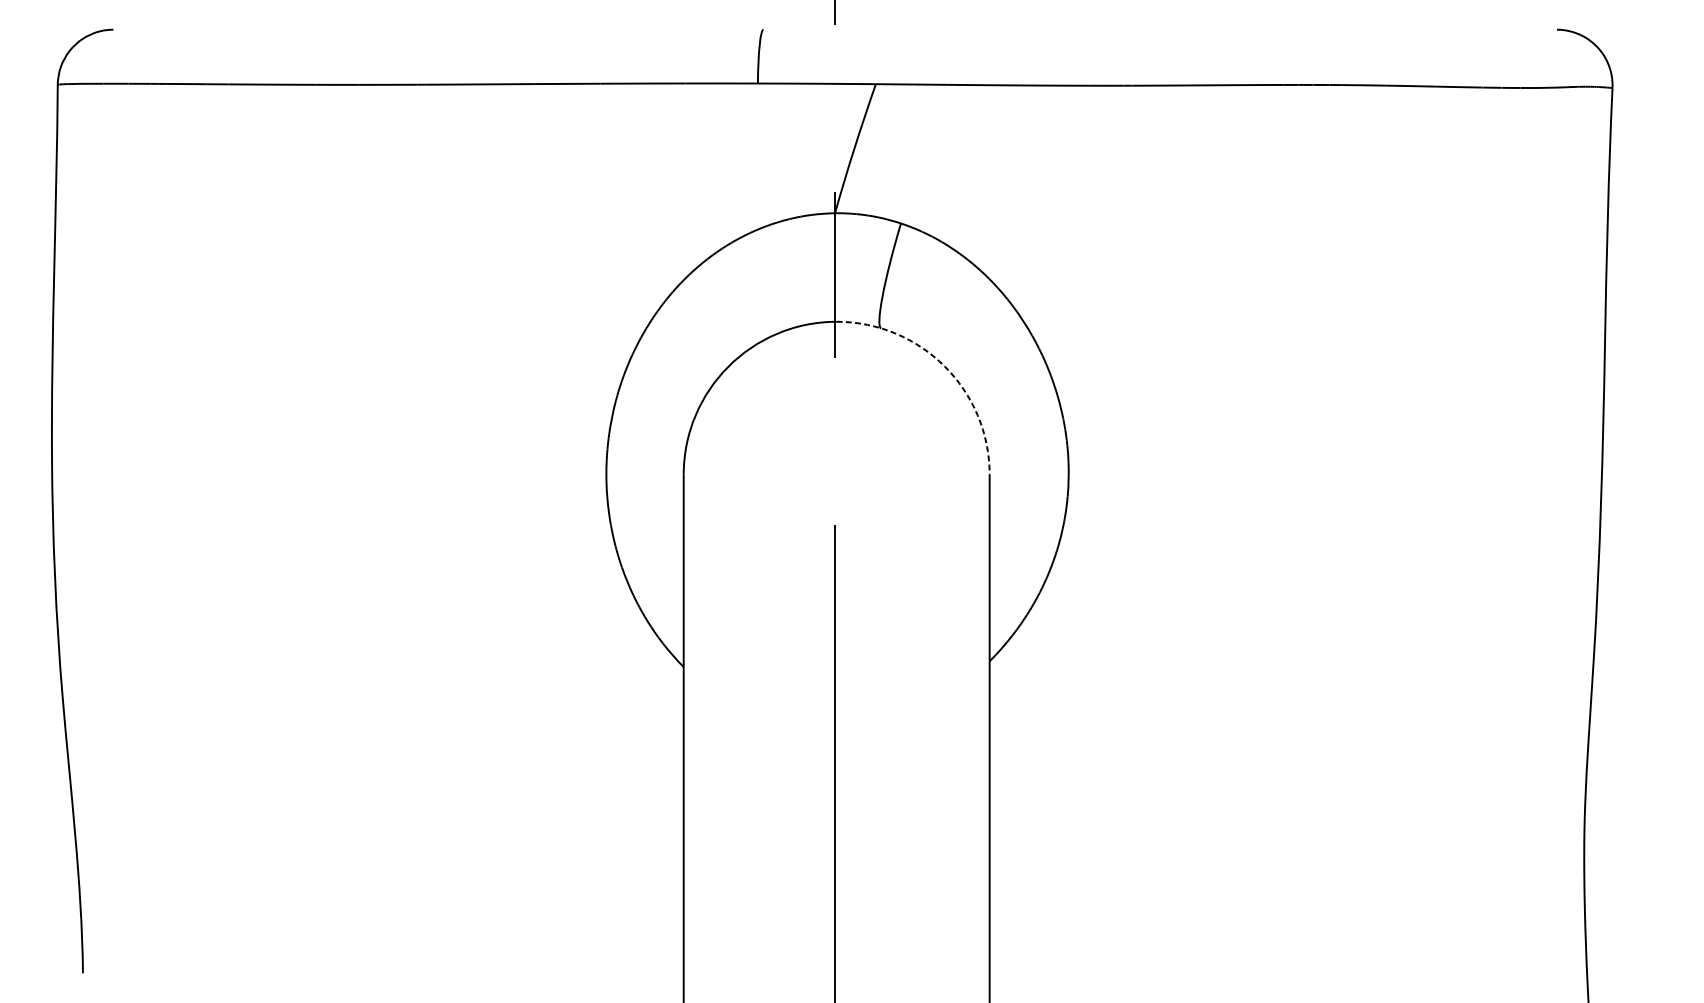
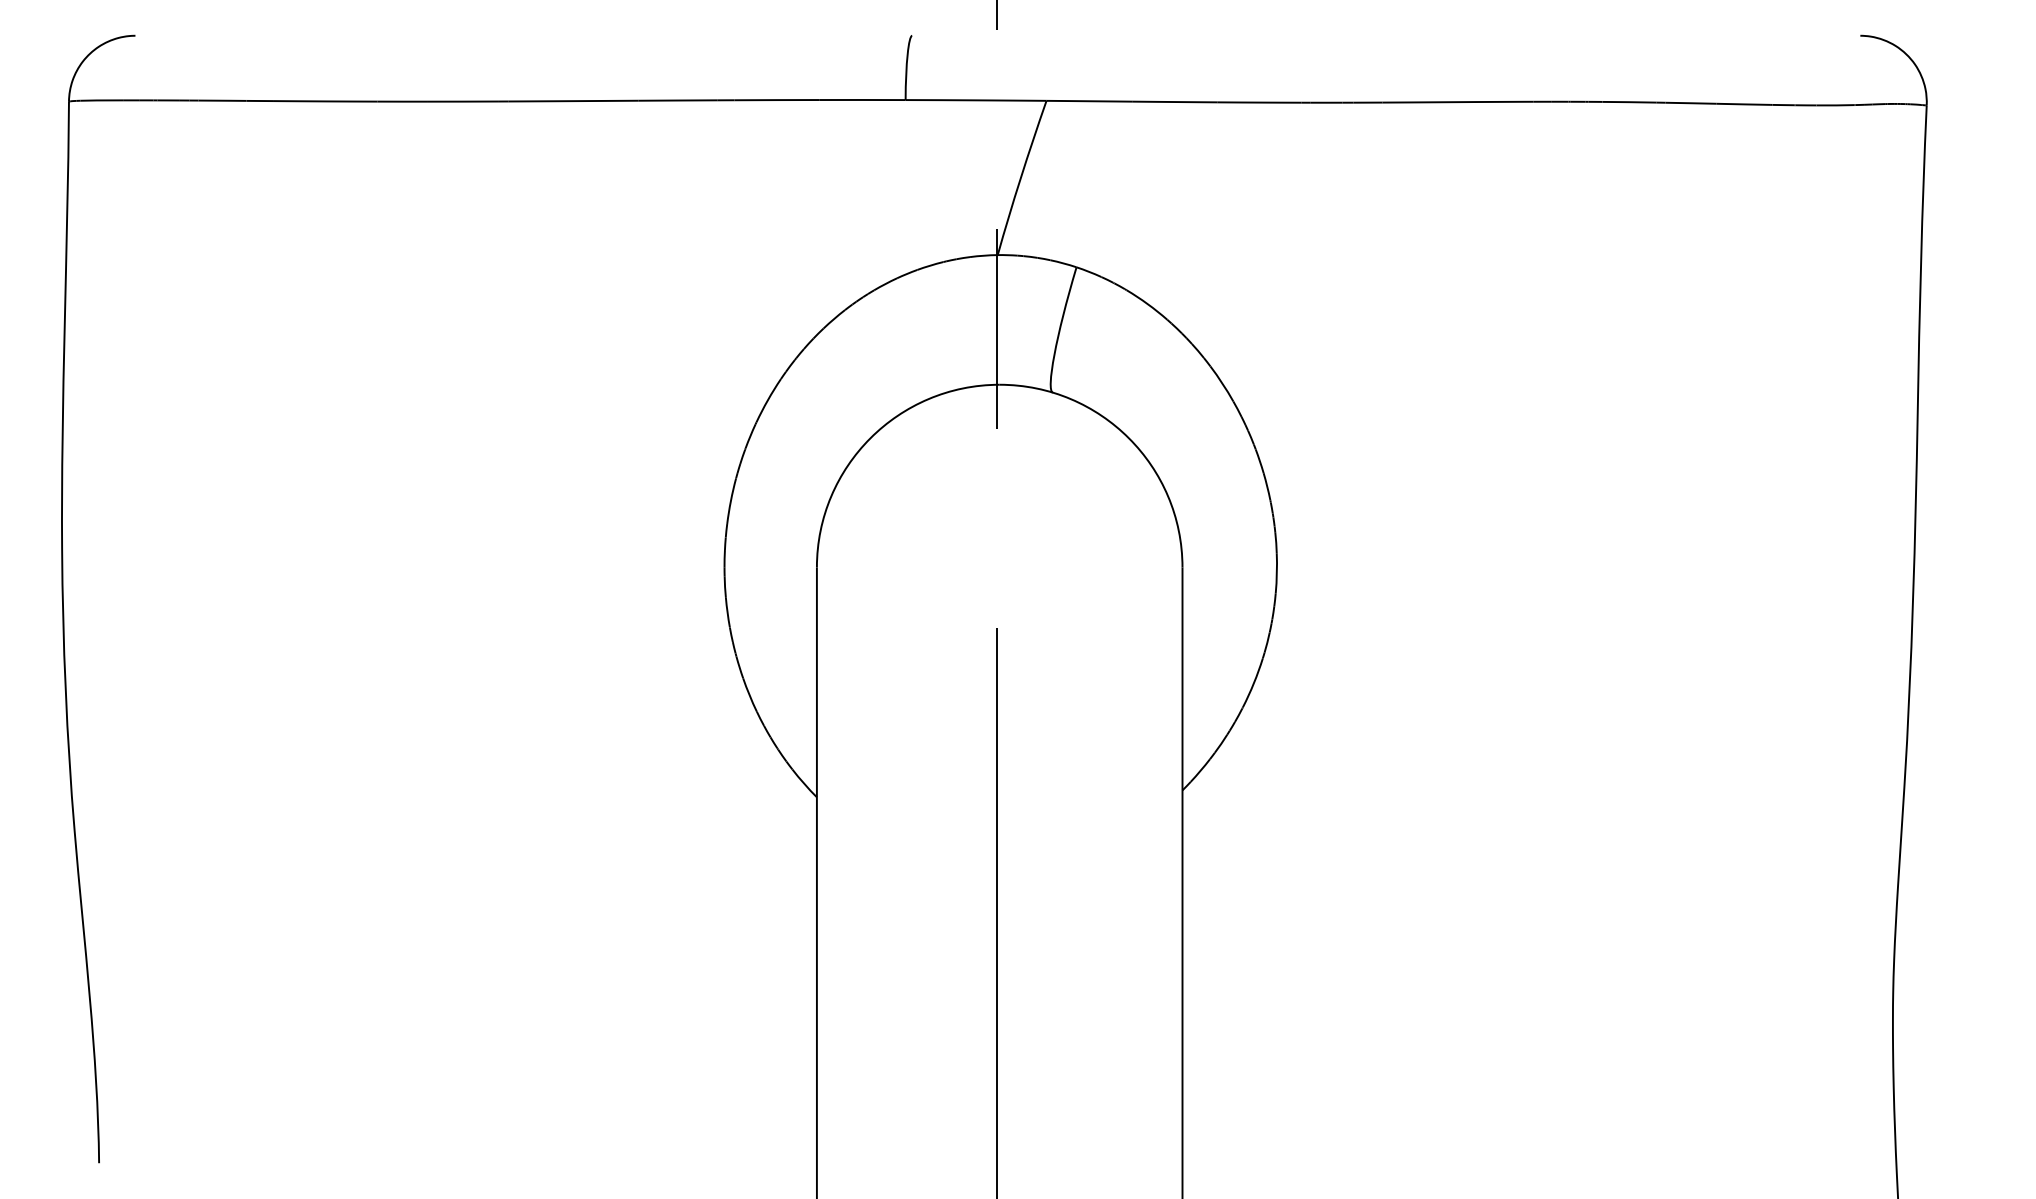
arc: (944, 366) -> (1128, 438), dashed -> solid

